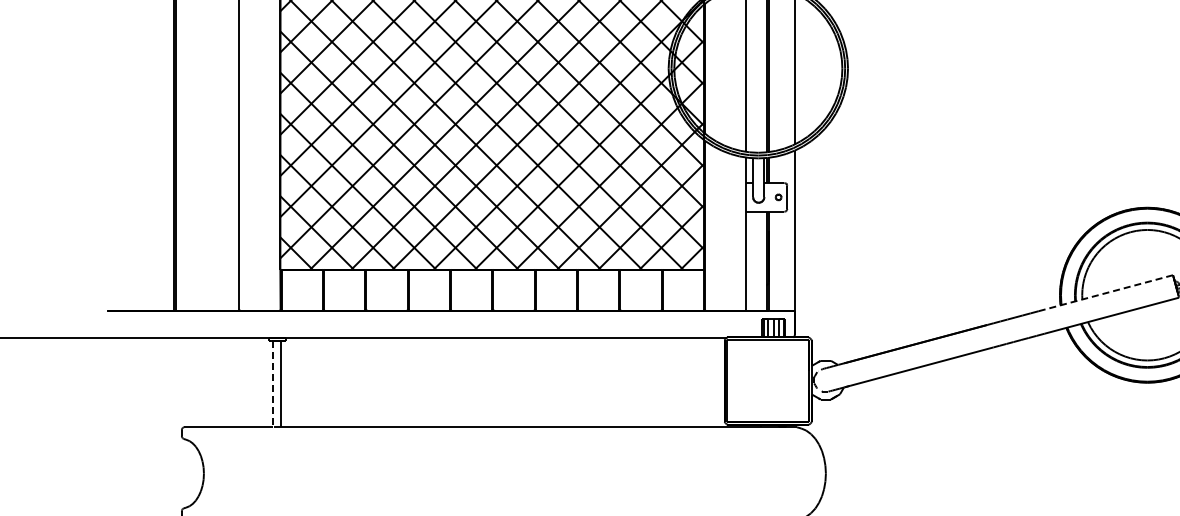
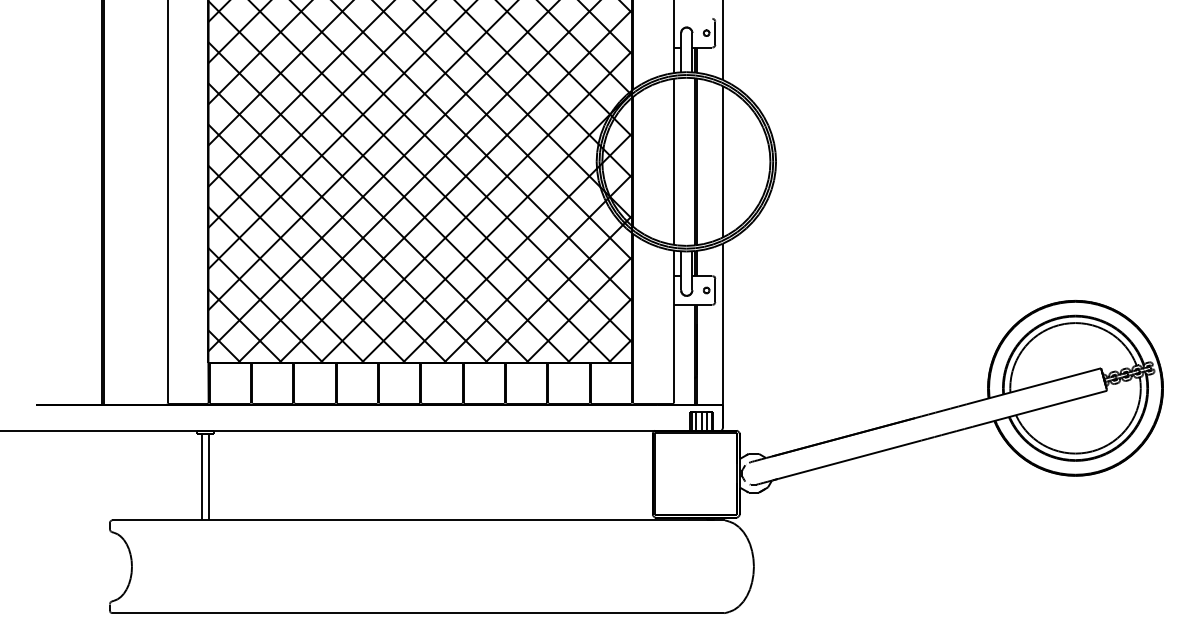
line: (1105, 293) -> (1033, 386), dashed -> solid
line: (273, 384) -> (201, 477), dashed -> solid

